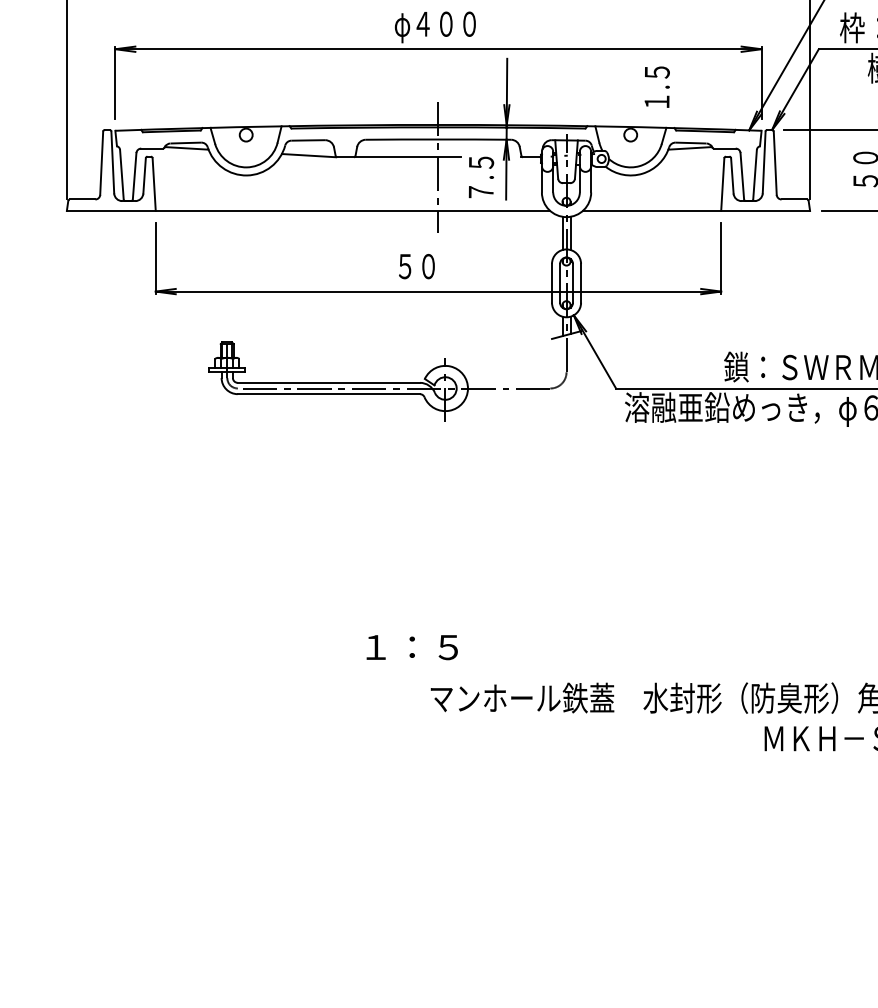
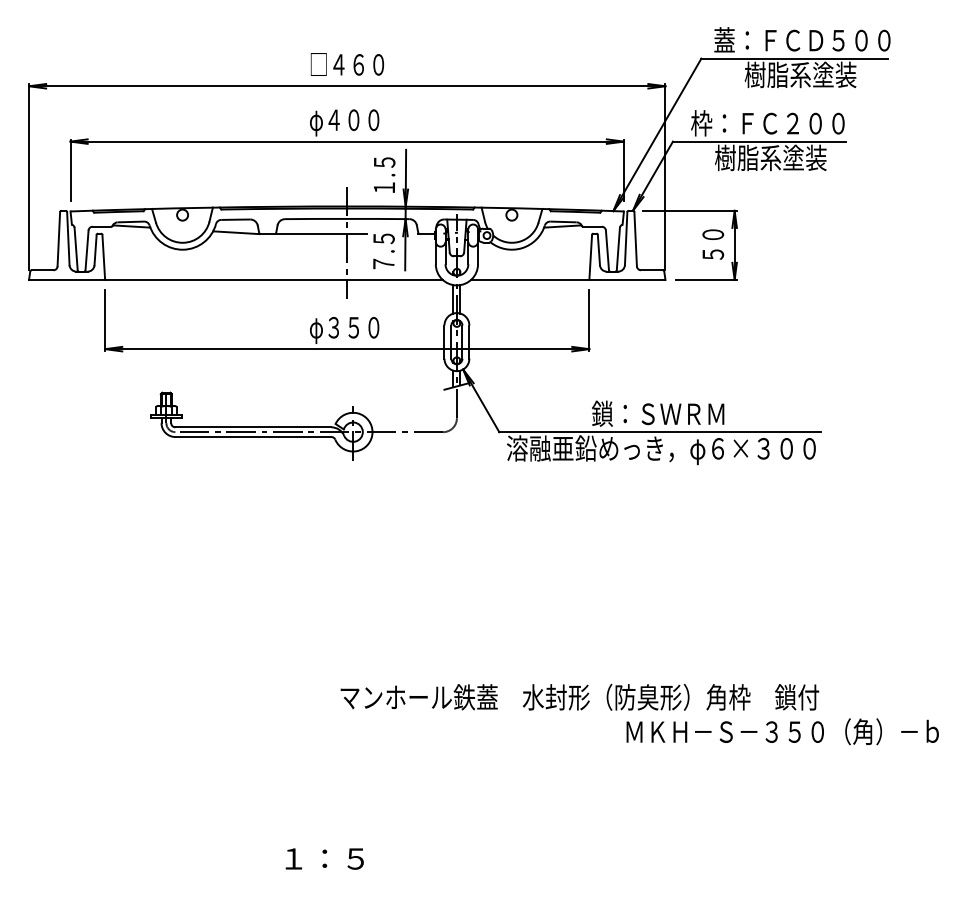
text: (657, 86) -> (384, 174), moved
text: (435, 268) -> (344, 329), ５０ -> φ３５０
text: (411, 646) -> (324, 858), moved

